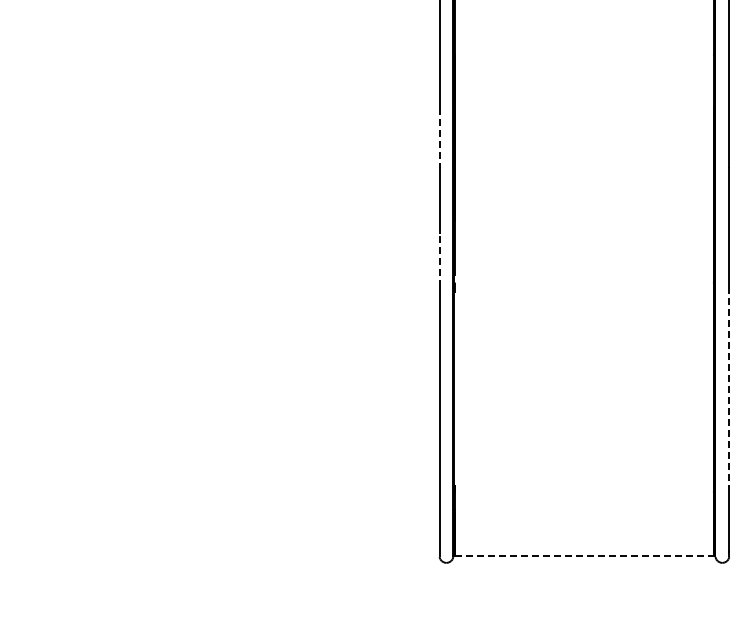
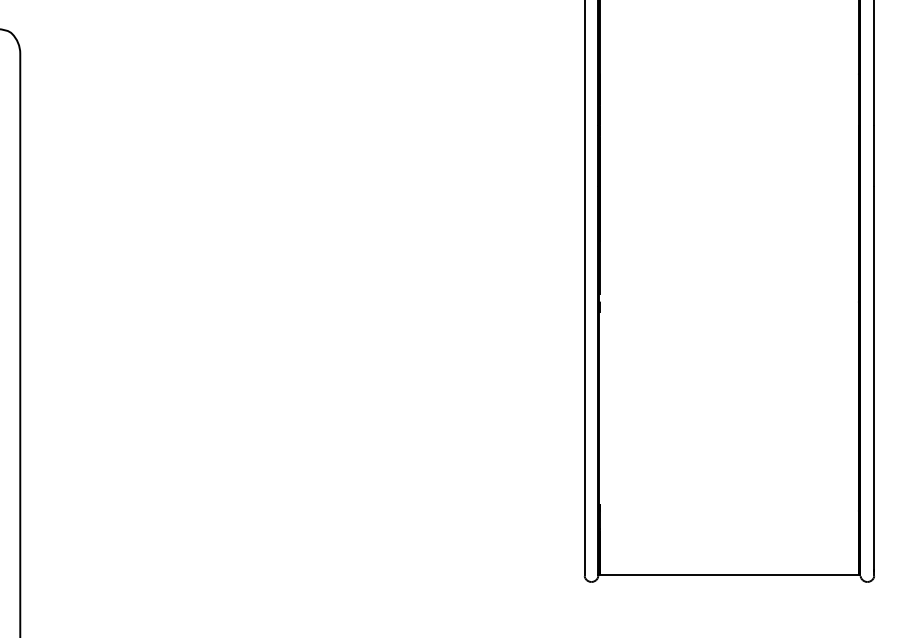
line: (439, 138) -> (584, 157), dashed -> solid
line: (439, 260) -> (584, 279), dashed -> solid
line: (729, 386) -> (874, 405), dashed -> solid
line: (584, 556) -> (729, 575), dashed -> solid

